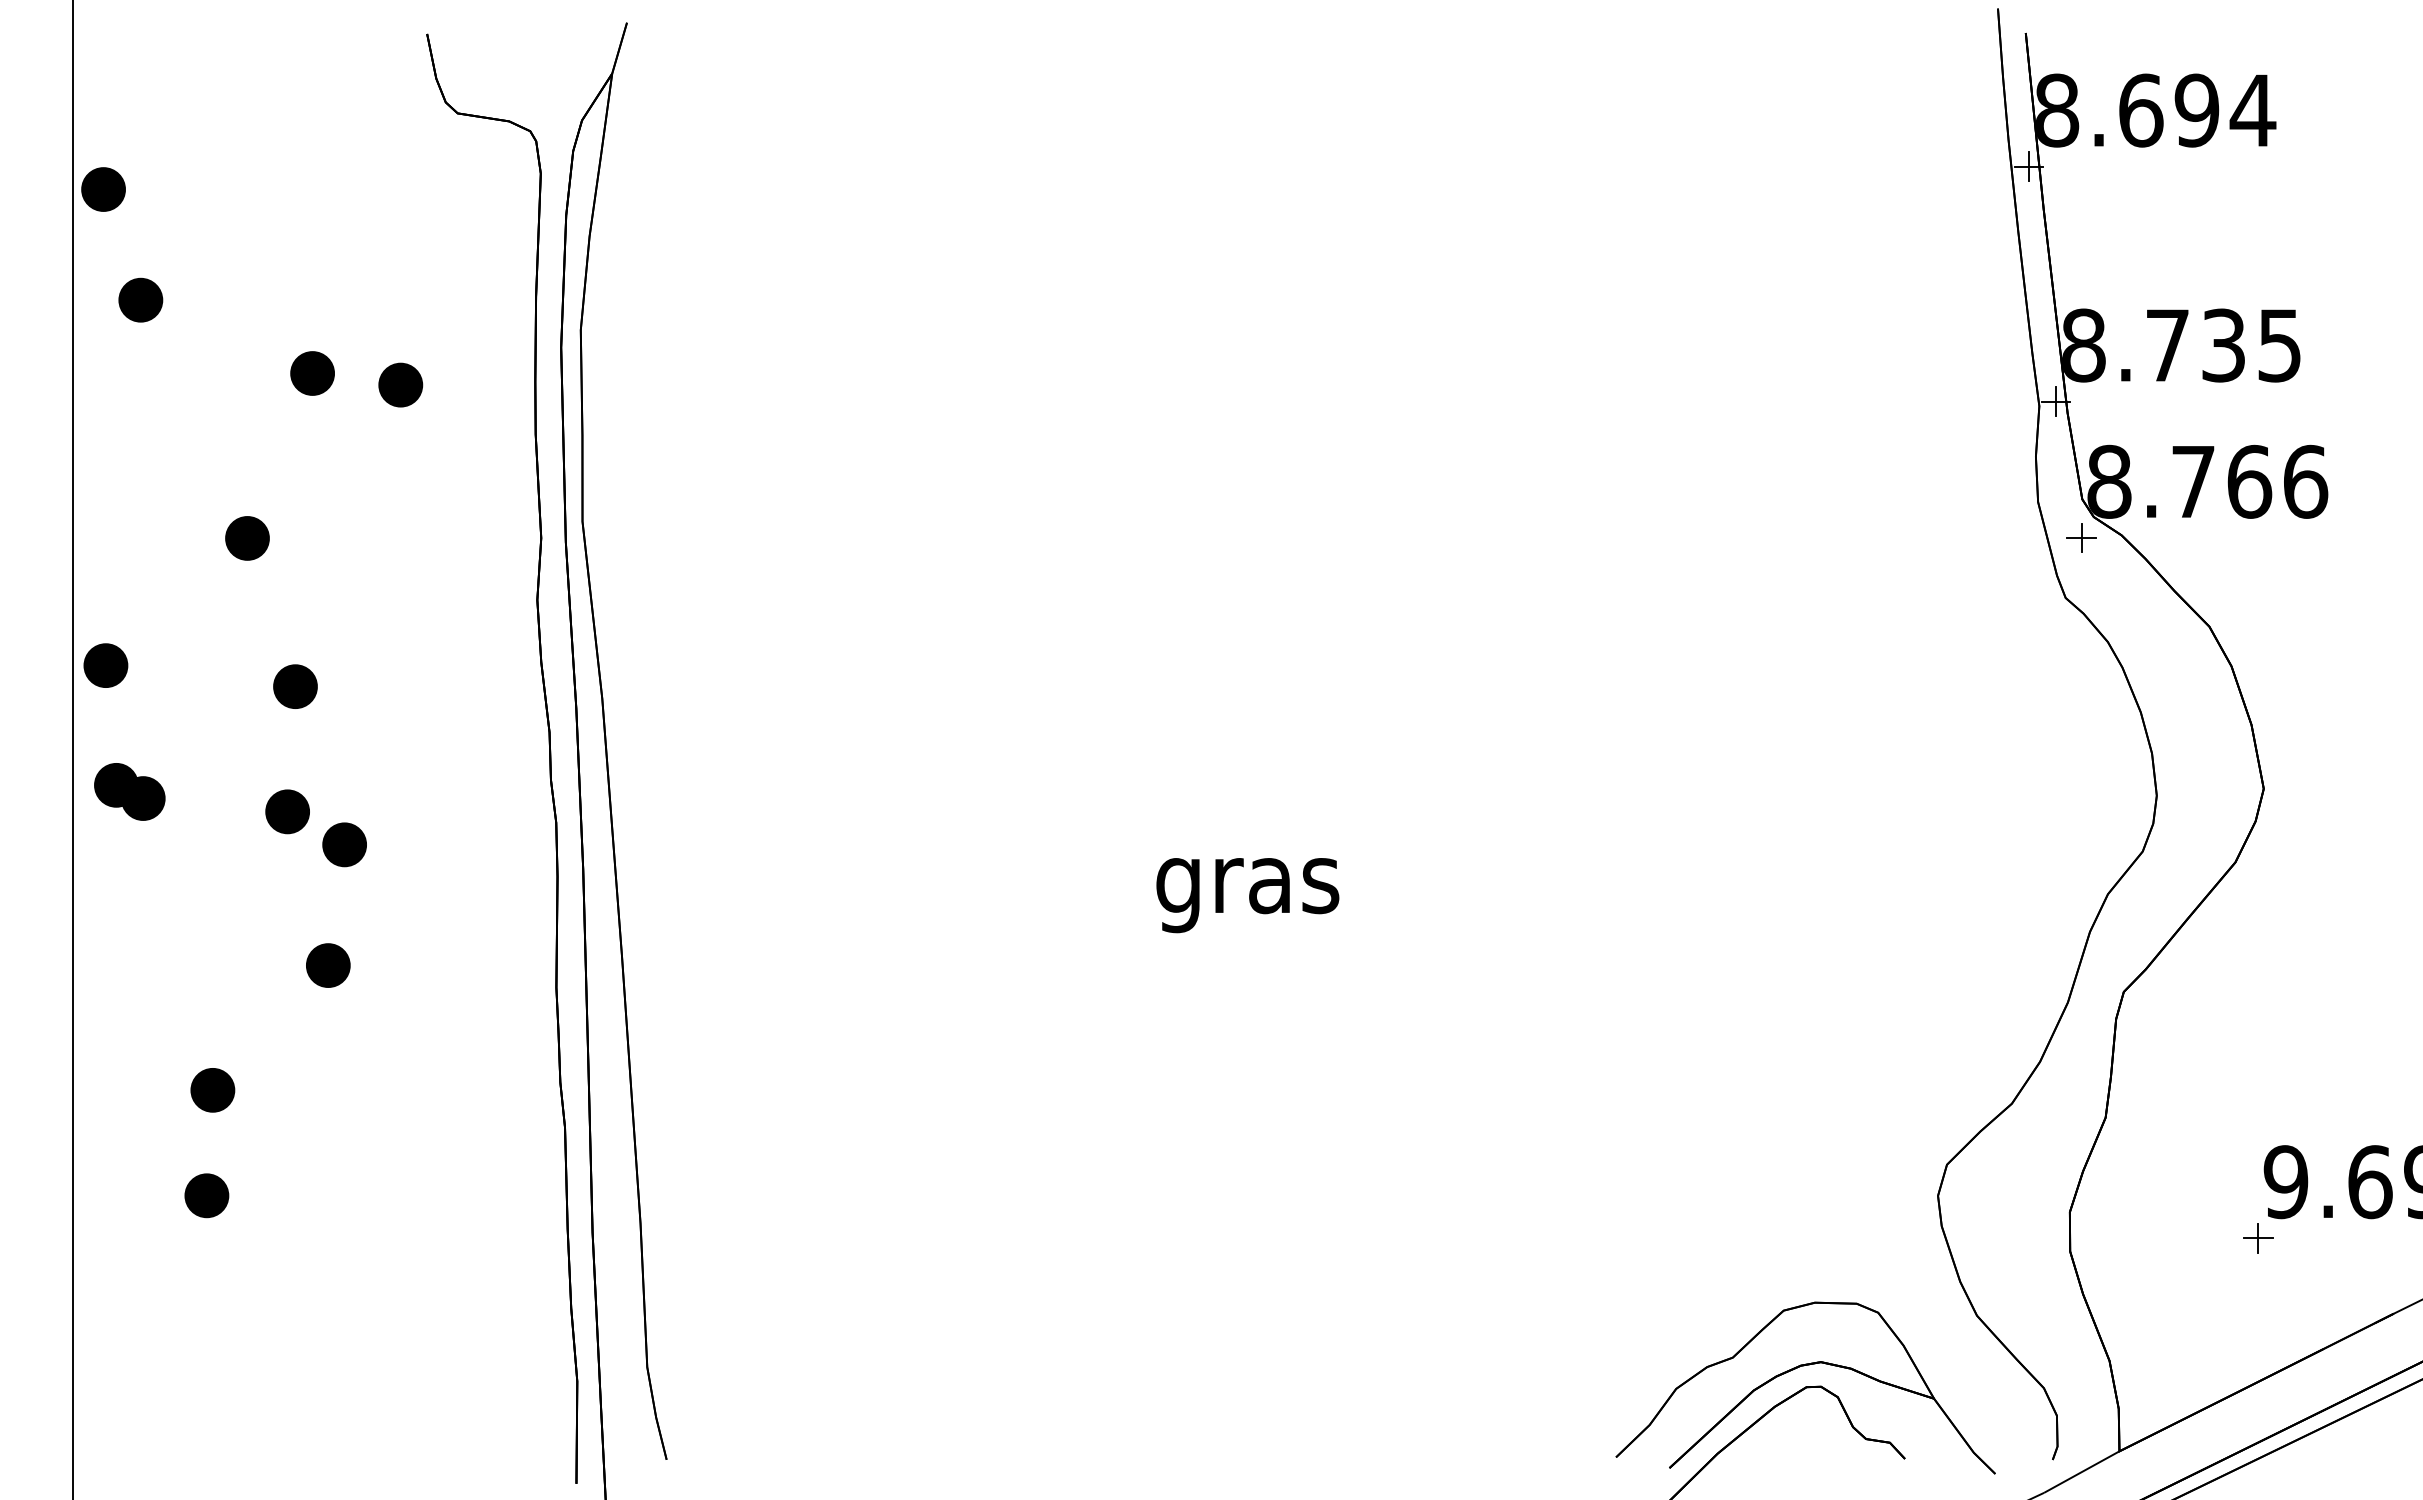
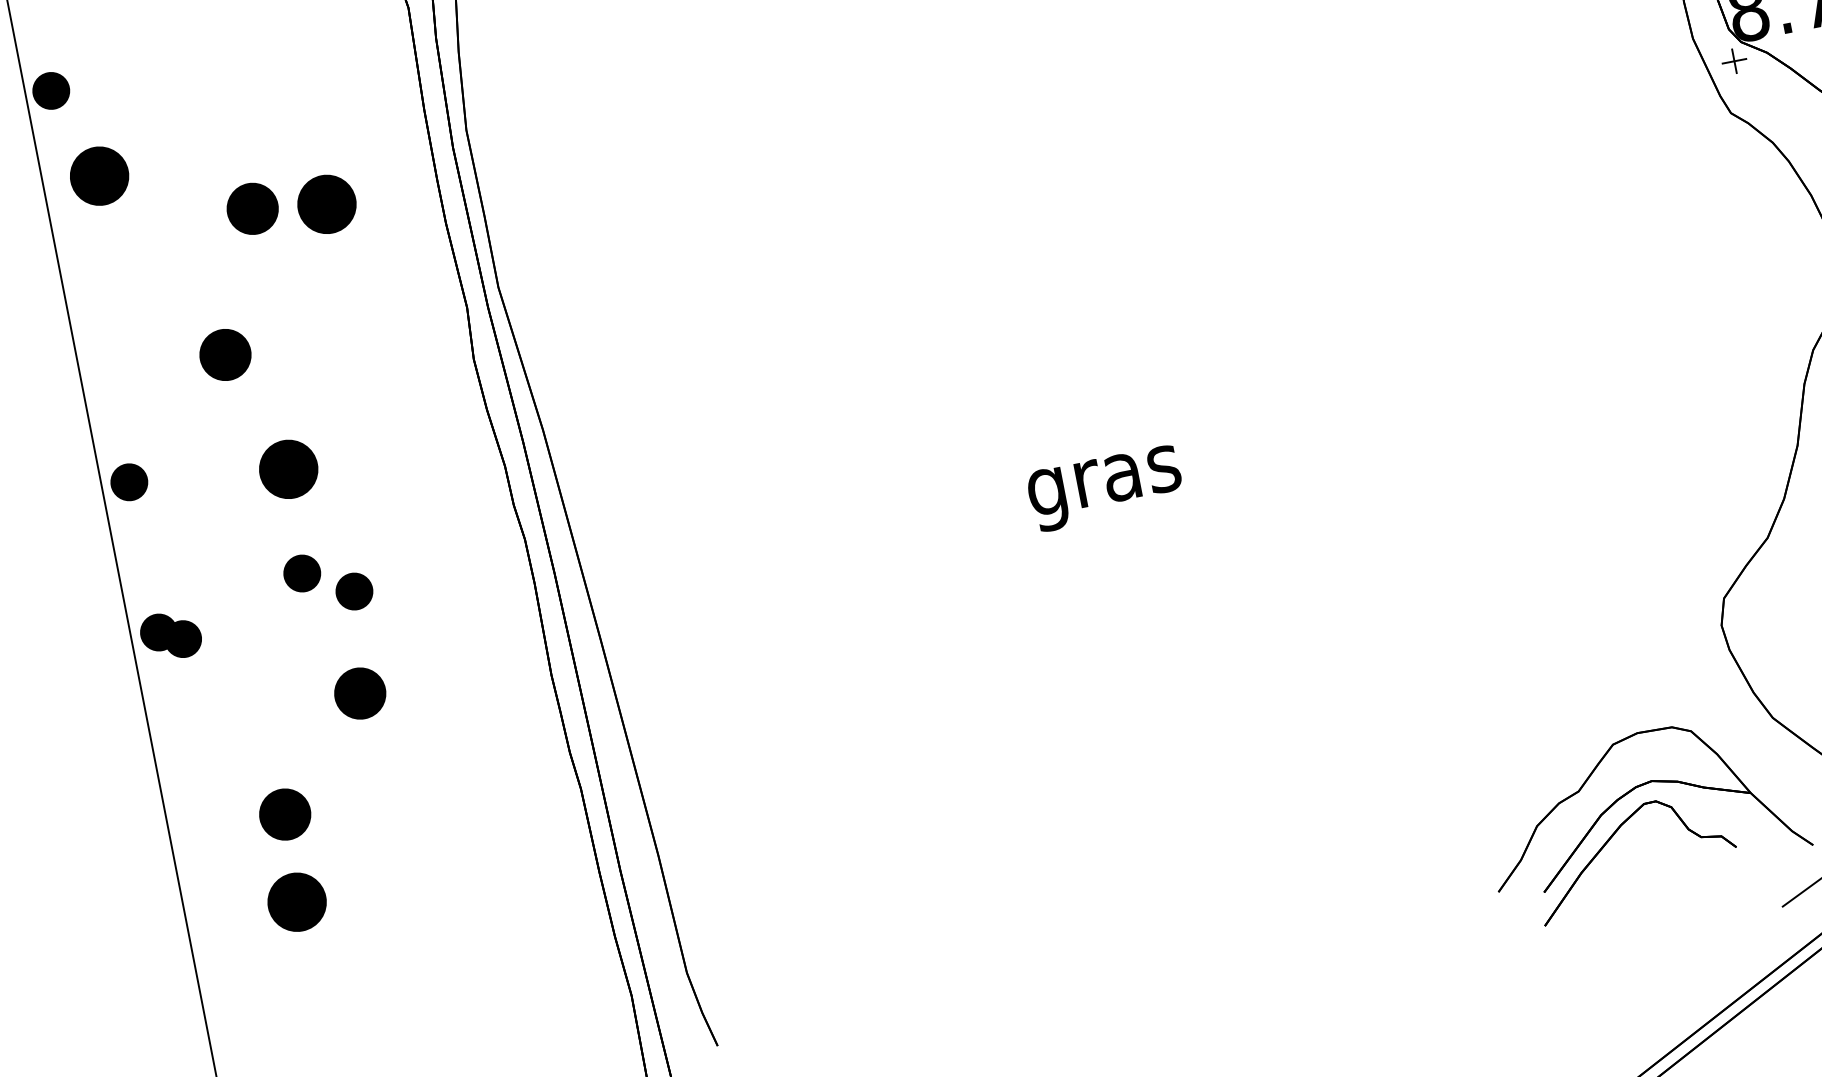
part: (140, 299) -> (99, 175), size x1.6
part: (312, 373) -> (252, 208), size x1.4
part: (400, 384) -> (326, 203), size x1.6
part: (247, 538) -> (225, 355), size x1.4
part: (295, 686) -> (288, 469), size x1.6
part: (129, 791) -> (170, 635), moved
part: (328, 965) -> (360, 693), size x1.4
part: (212, 1090) -> (284, 814), size x1.4
part: (206, 1195) -> (296, 902), size x1.6

